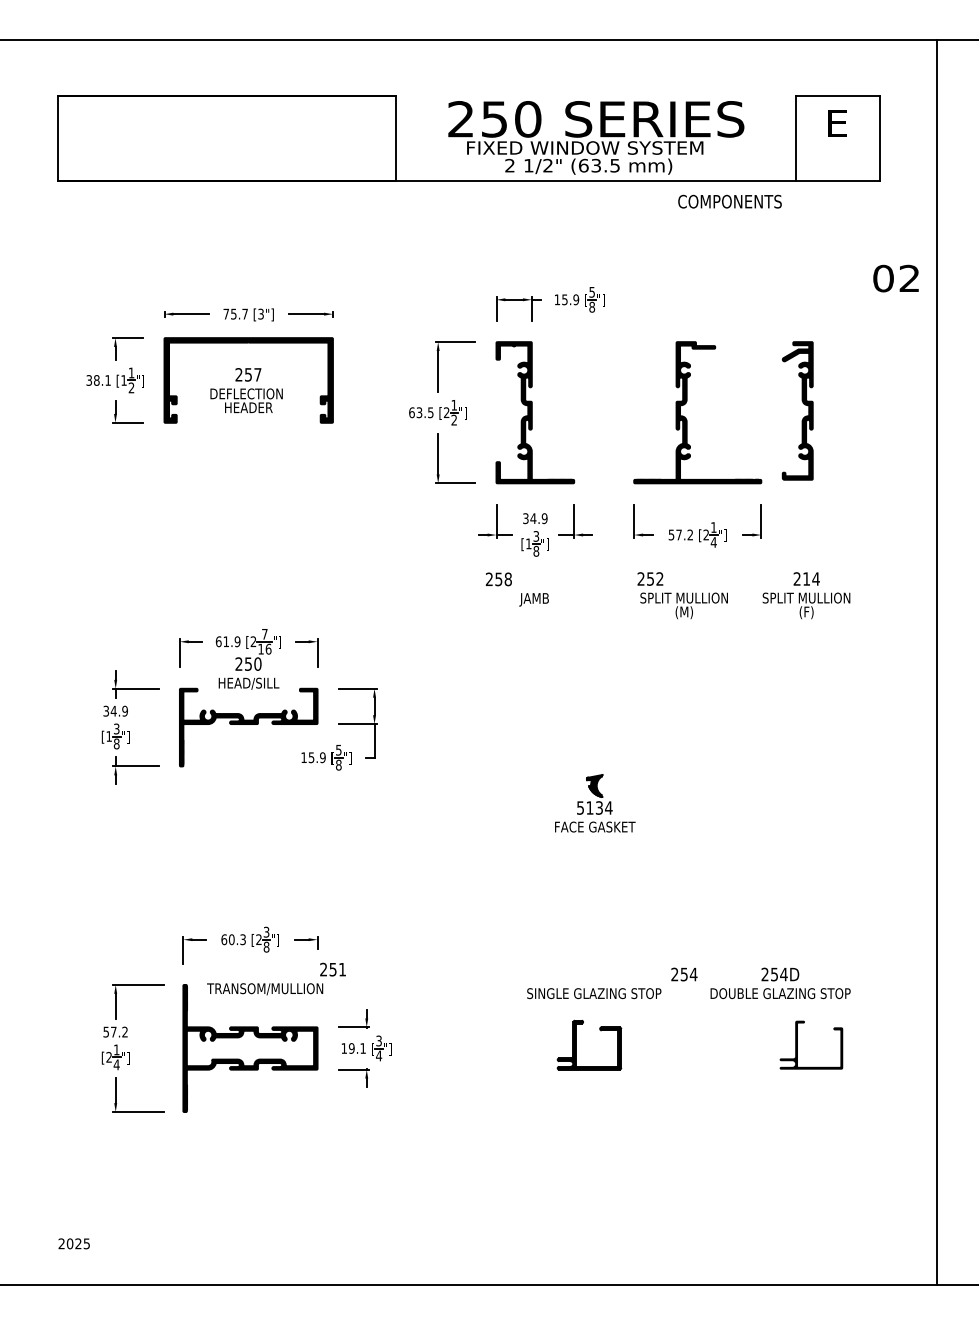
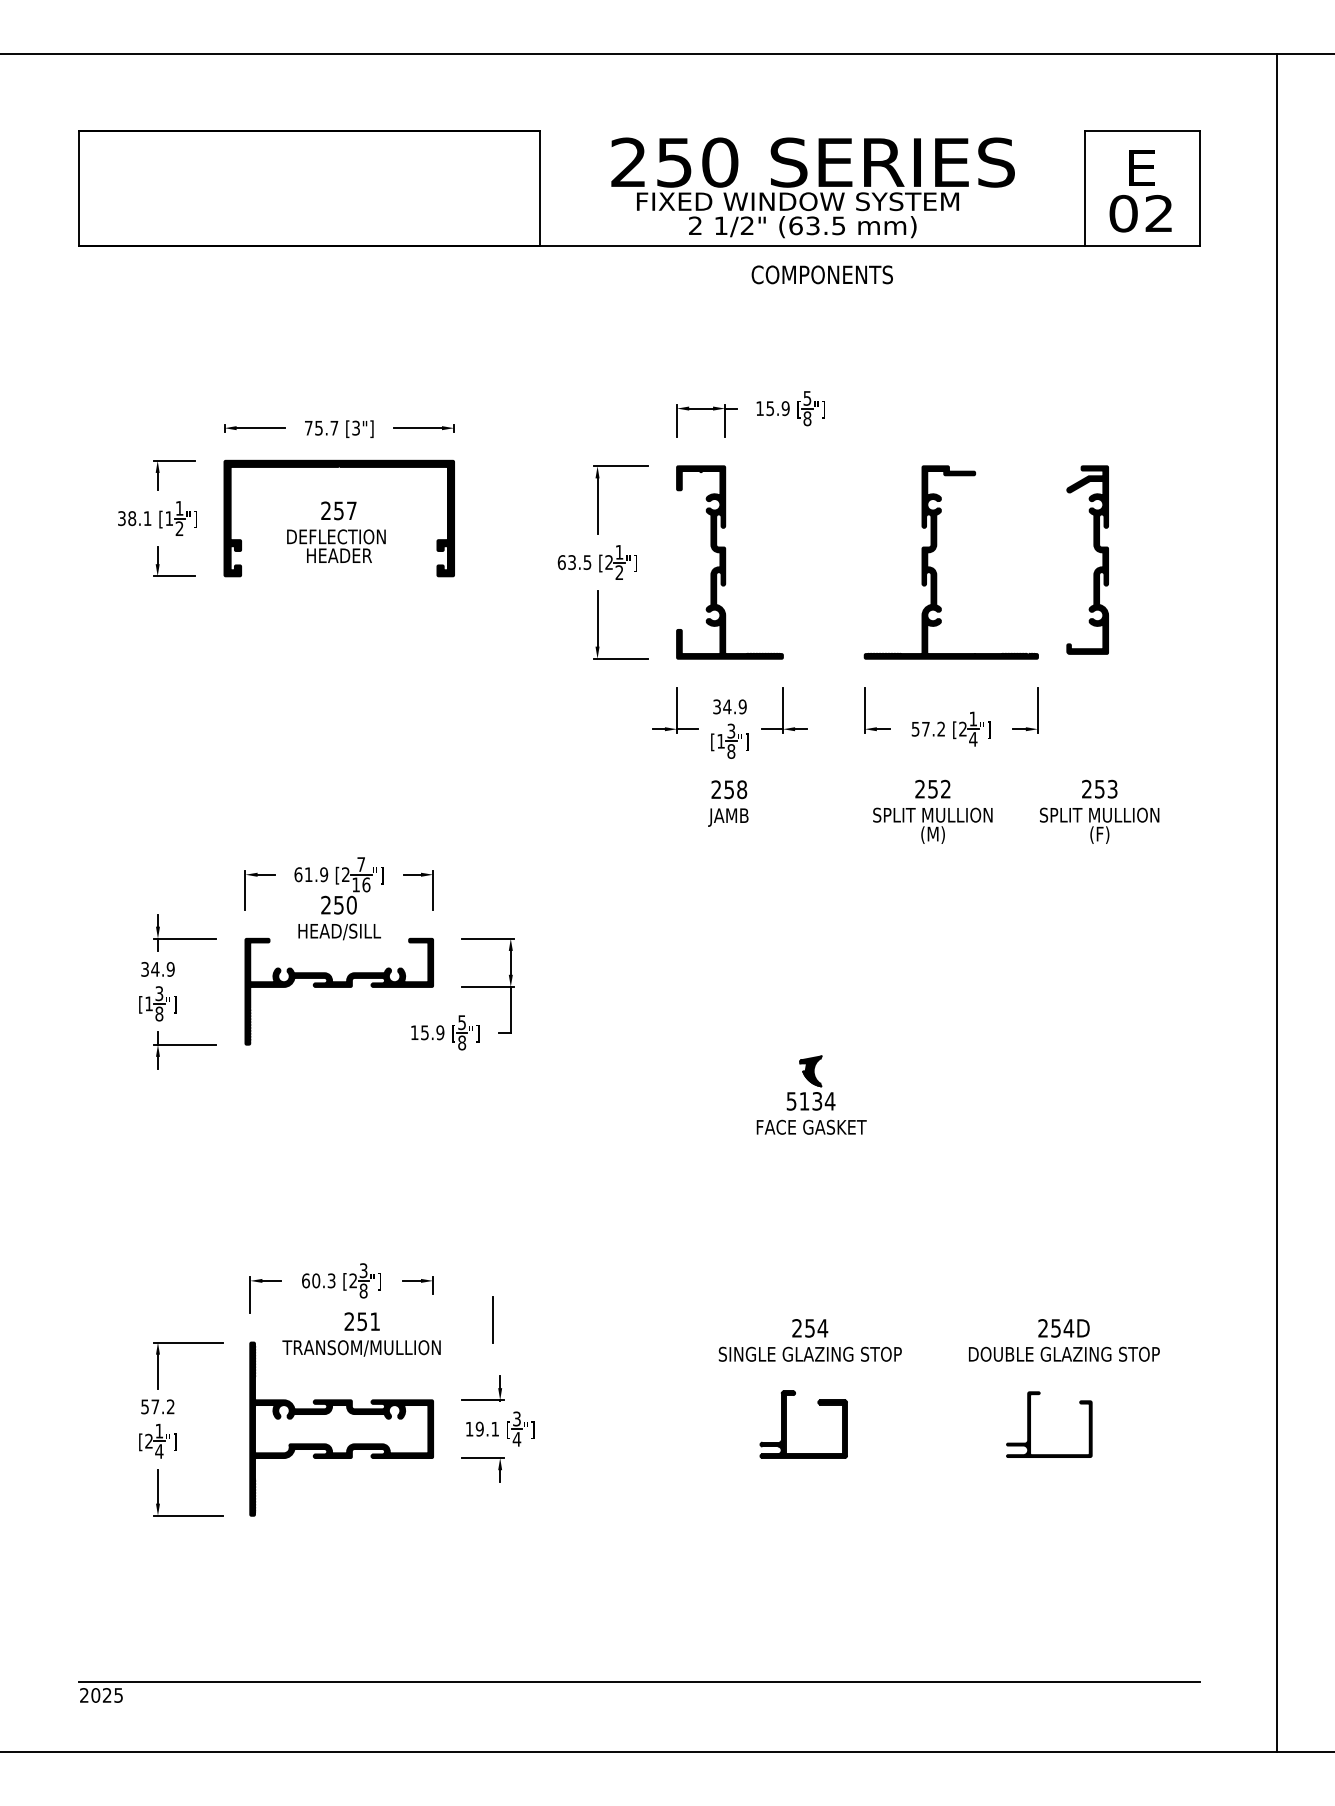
text: (729, 201) -> (821, 274), moved
text: (895, 278) -> (1140, 213), moved
text: (650, 578) -> (932, 788), moved
text: (811, 578) -> (1106, 788), 214 -> 253
text: (499, 579) -> (729, 789), moved
line: (361, 968) -> (493, 1319), added
text: (332, 969) -> (361, 1321), moved
text: (684, 974) -> (810, 1328), moved
part: (797, 1045) -> (1030, 1424), moved
line: (468, 1234) -> (639, 1682), added

